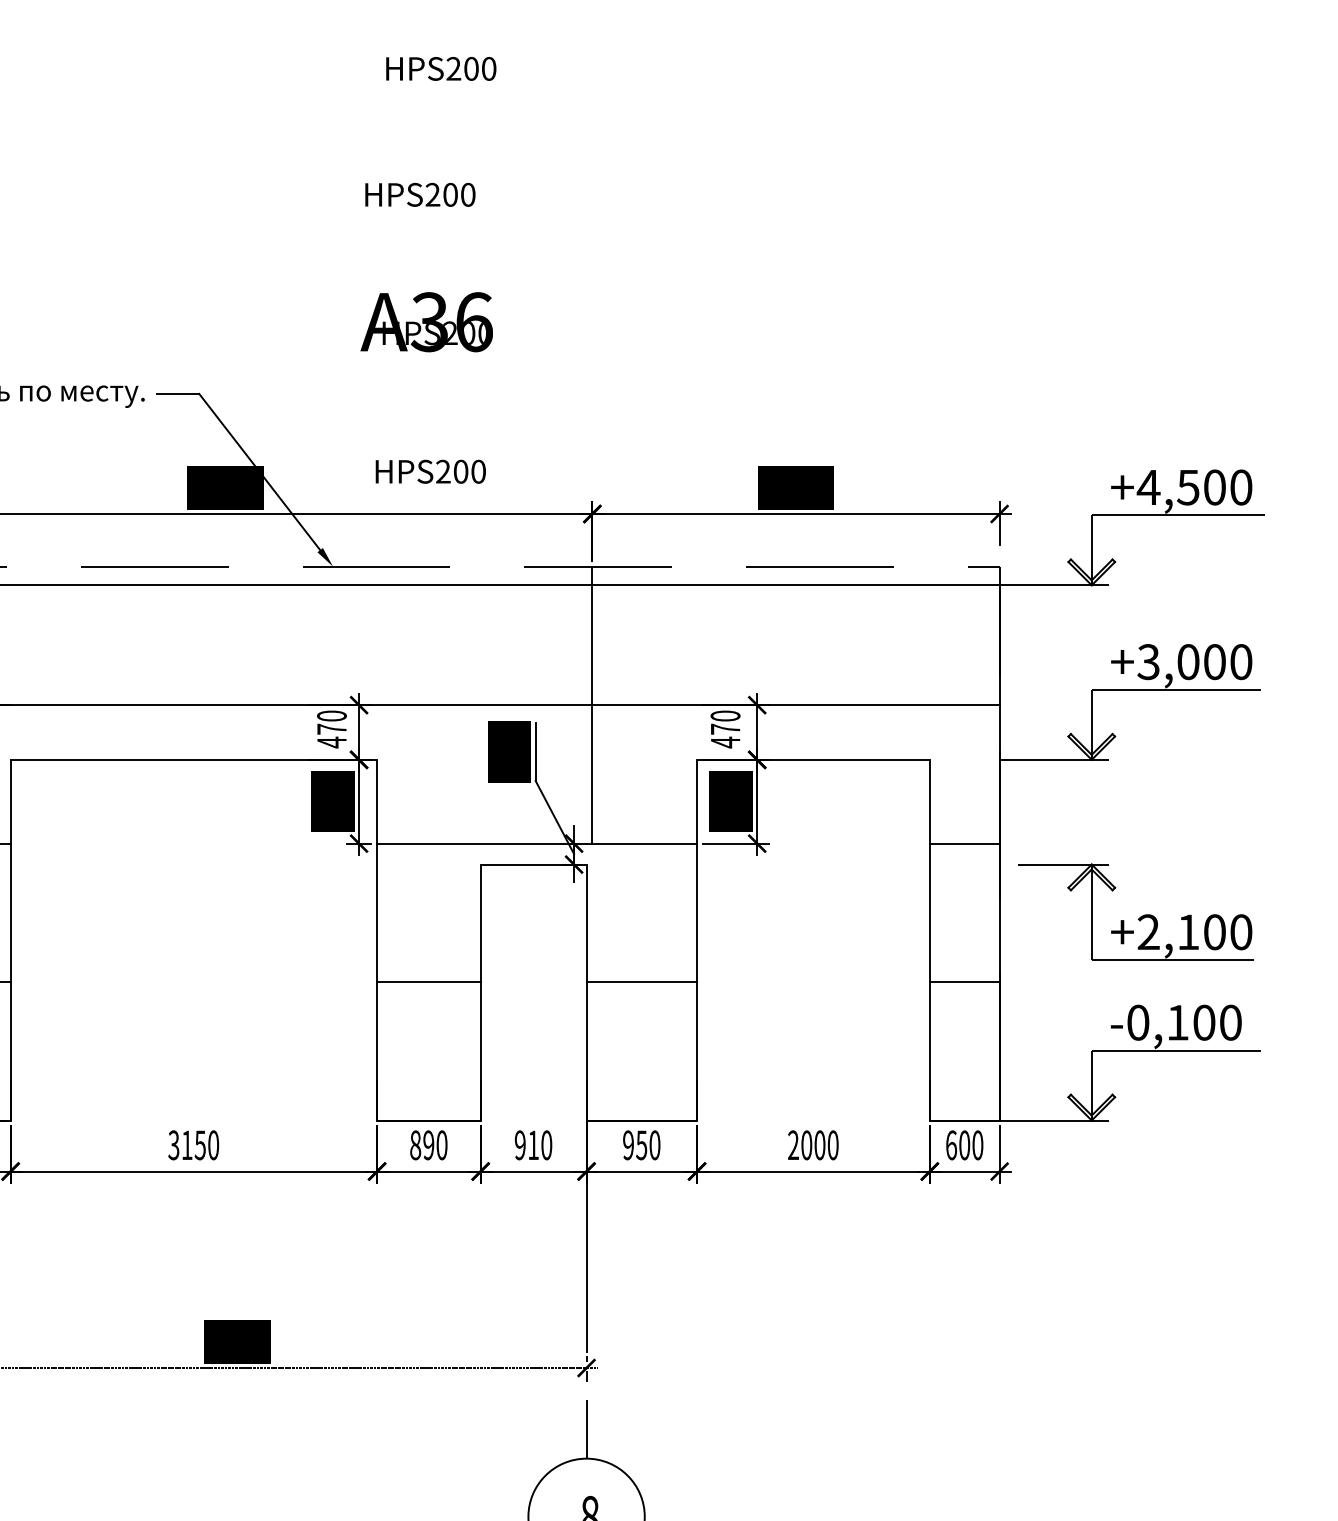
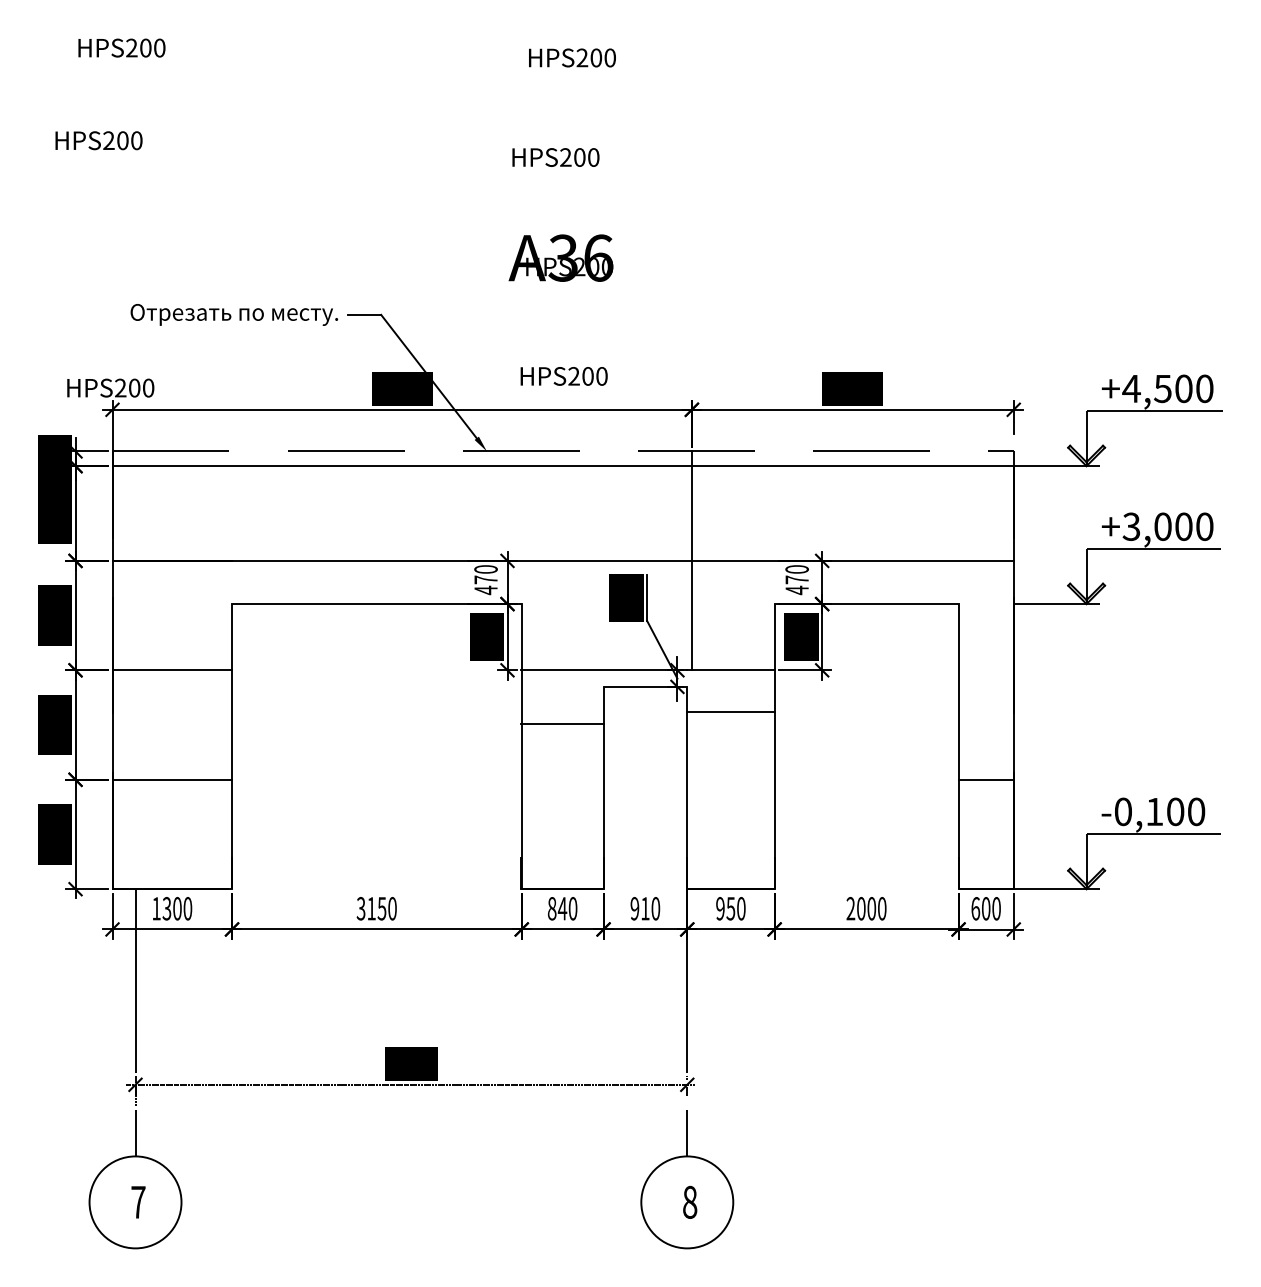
line: (963, 843) -> (985, 670), removed
part: (1135, 910) -> (1121, 723), removed
line: (428, 981) -> (562, 723), moved
line: (641, 981) -> (730, 711), moved
text: (428, 1144) -> (562, 908), 890 -> 840

